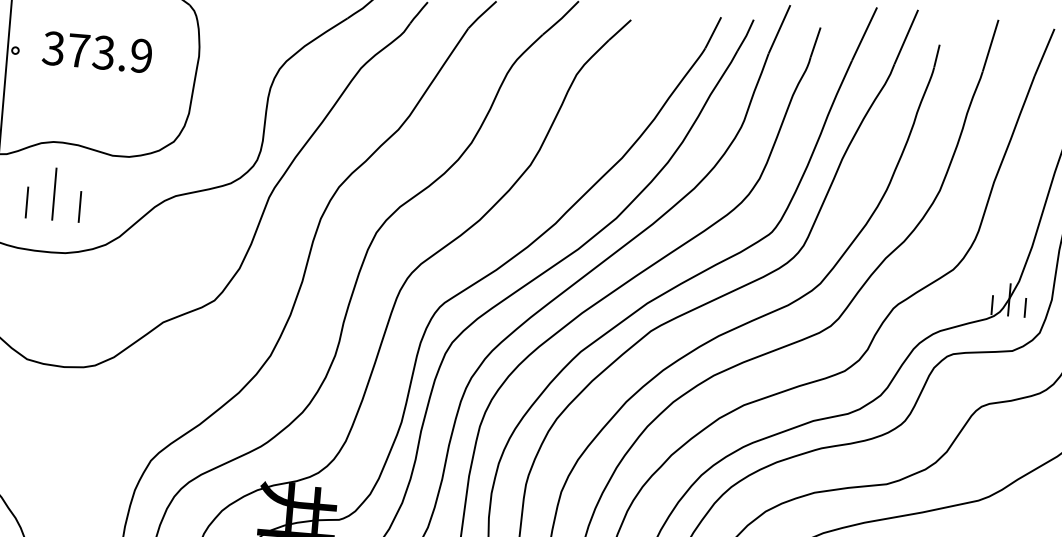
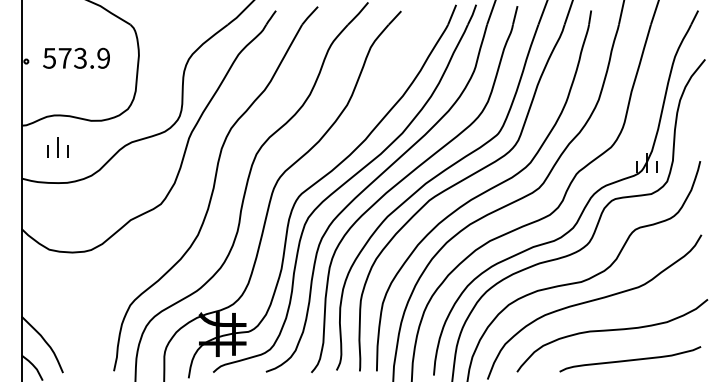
text: (53, 47) -> (49, 57), 373.9 -> 573.9
part: (54, 194) -> (57, 147), size x0.62

